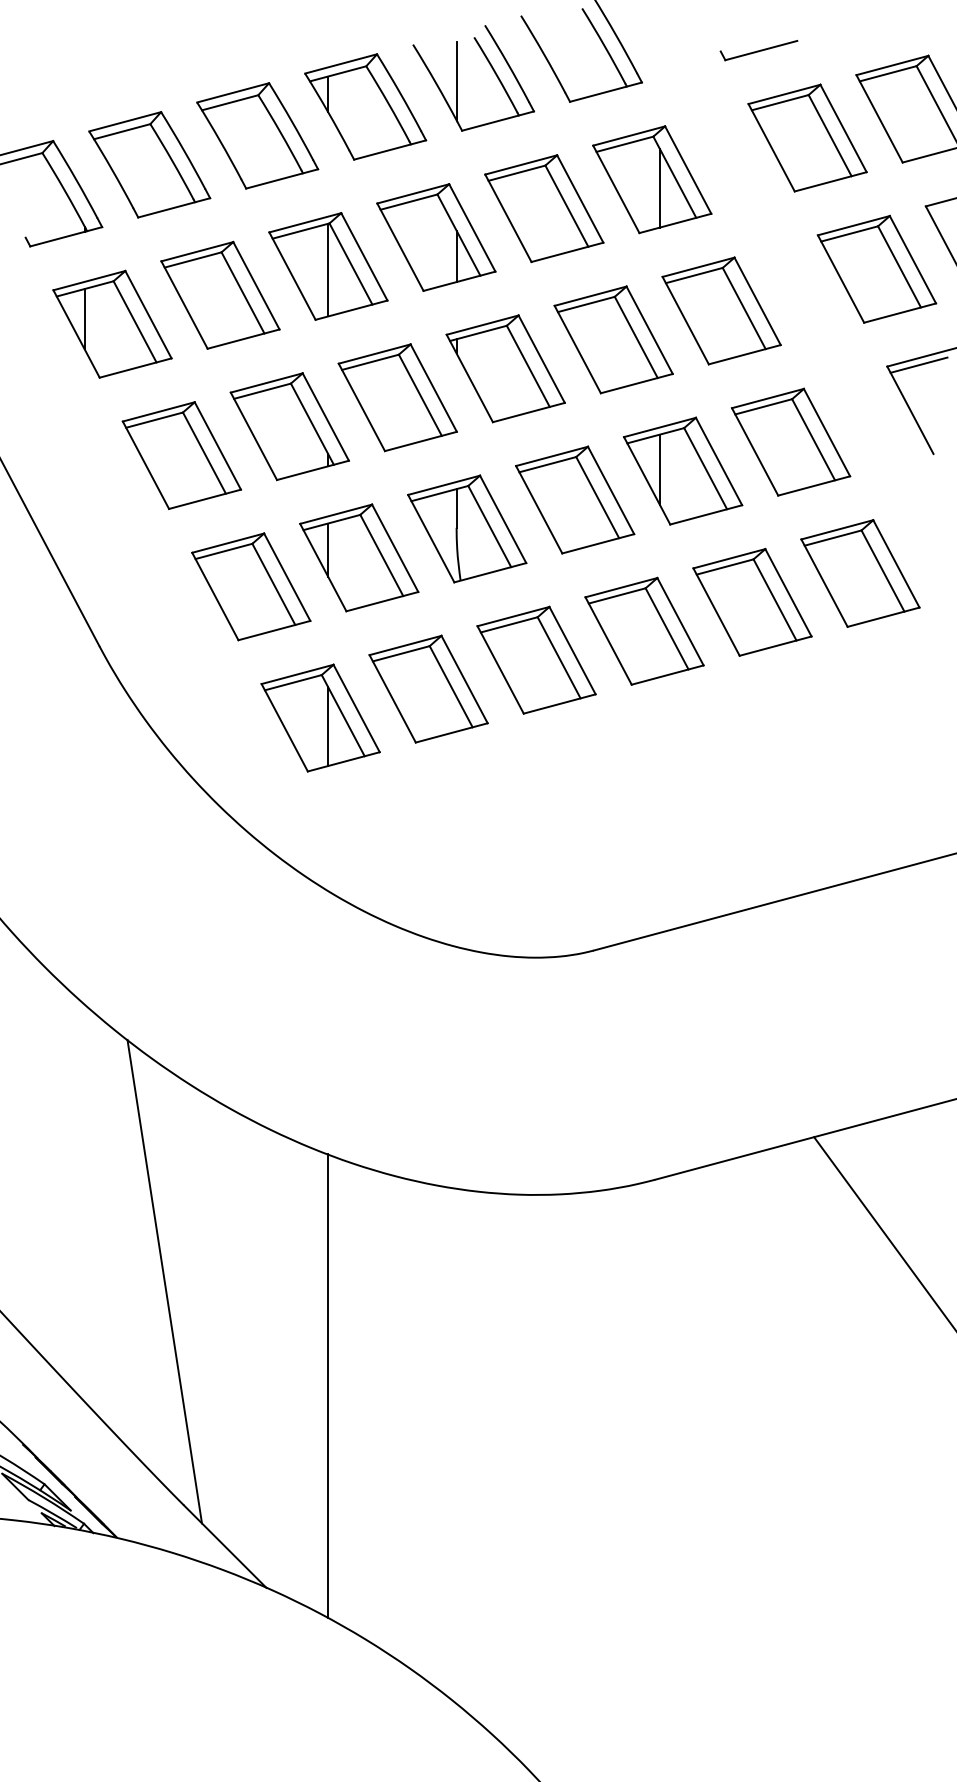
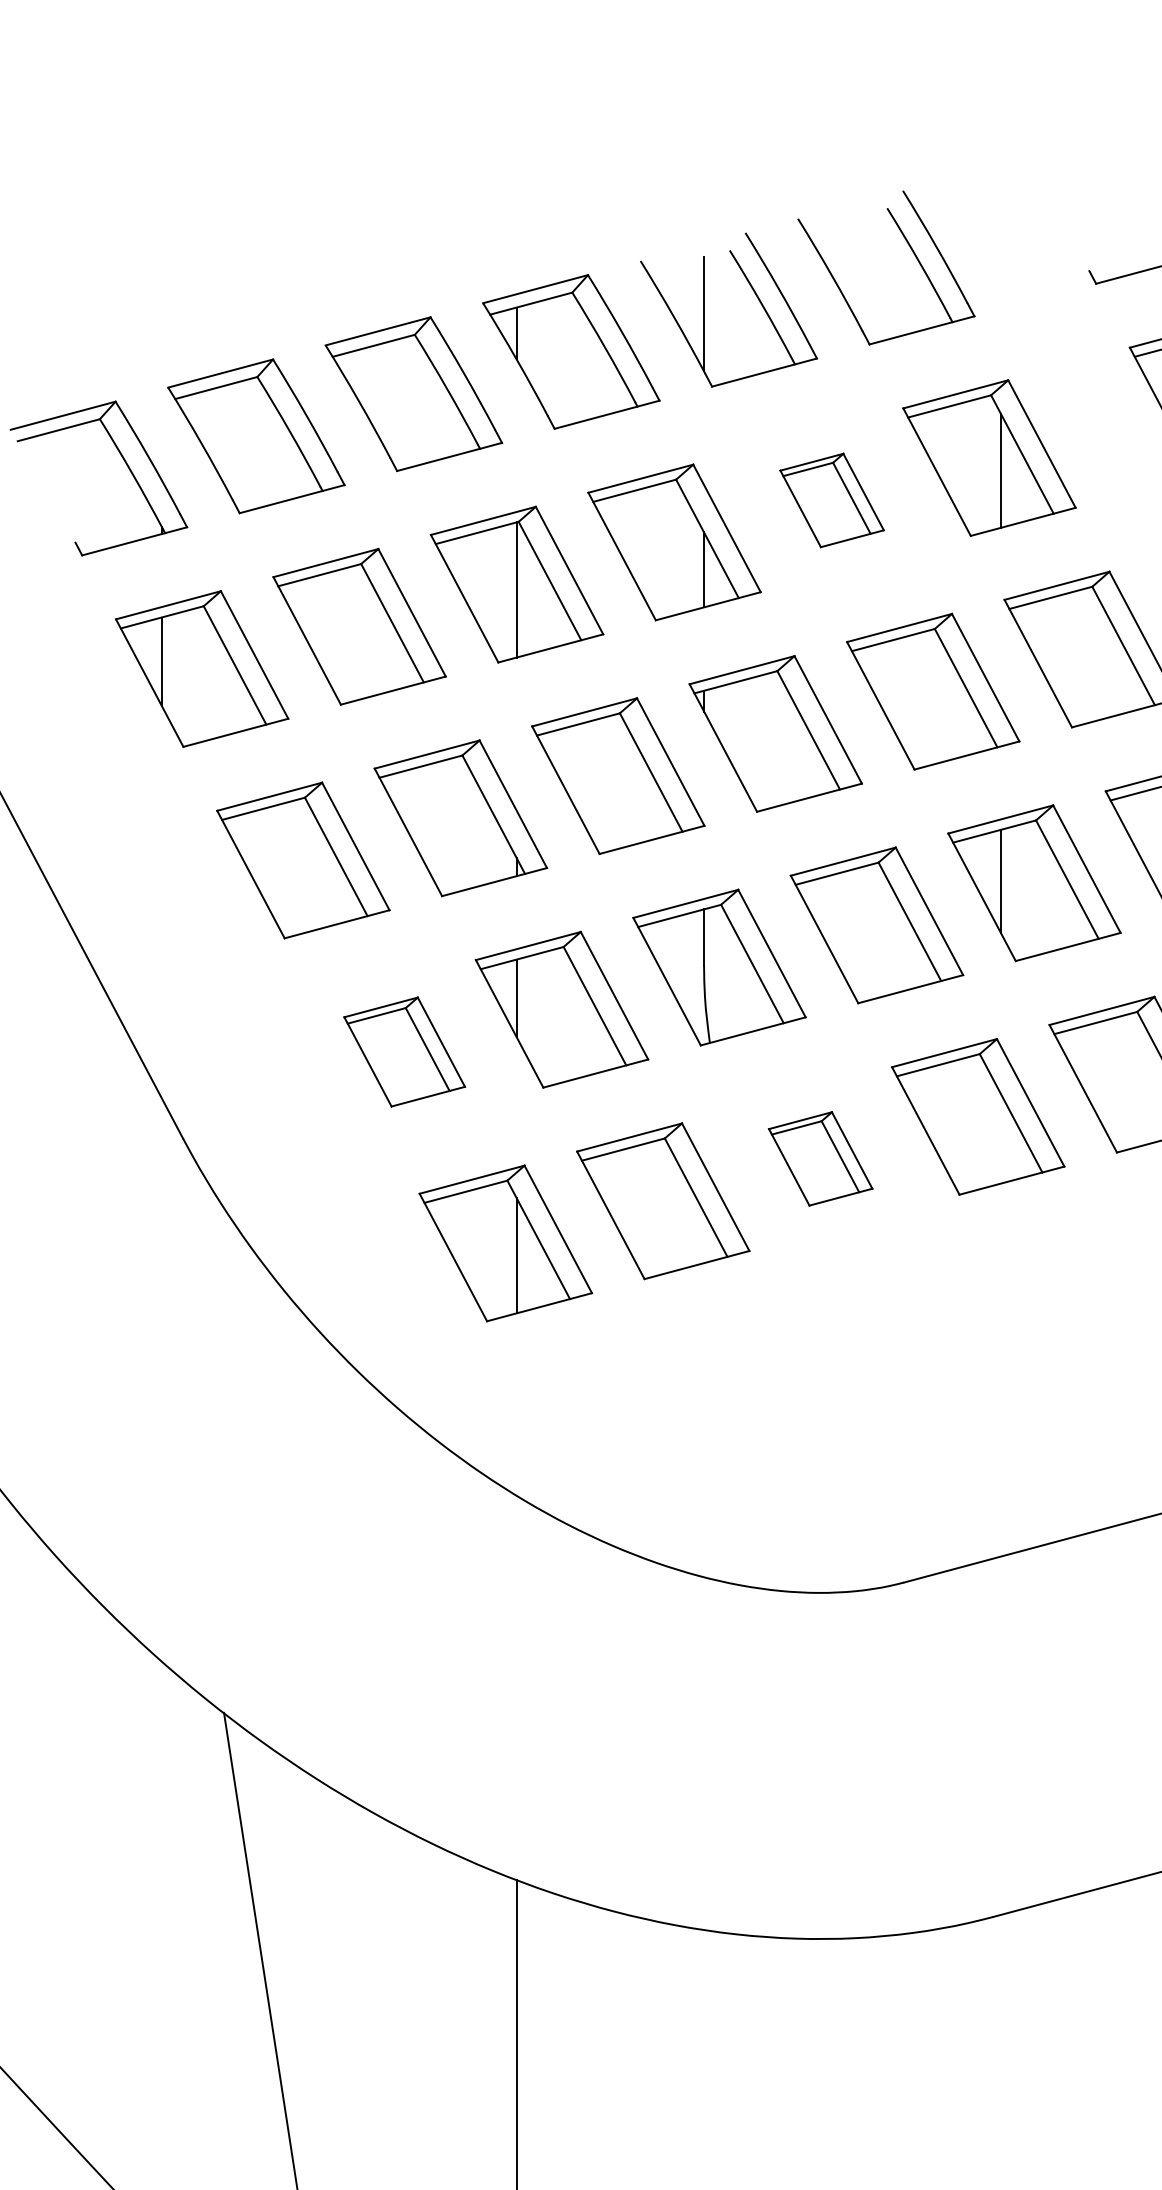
part: (544, 208) -> (832, 500), size x0.6
part: (251, 586) -> (404, 1051), size x0.7
part: (536, 659) -> (820, 1157), size x0.6

